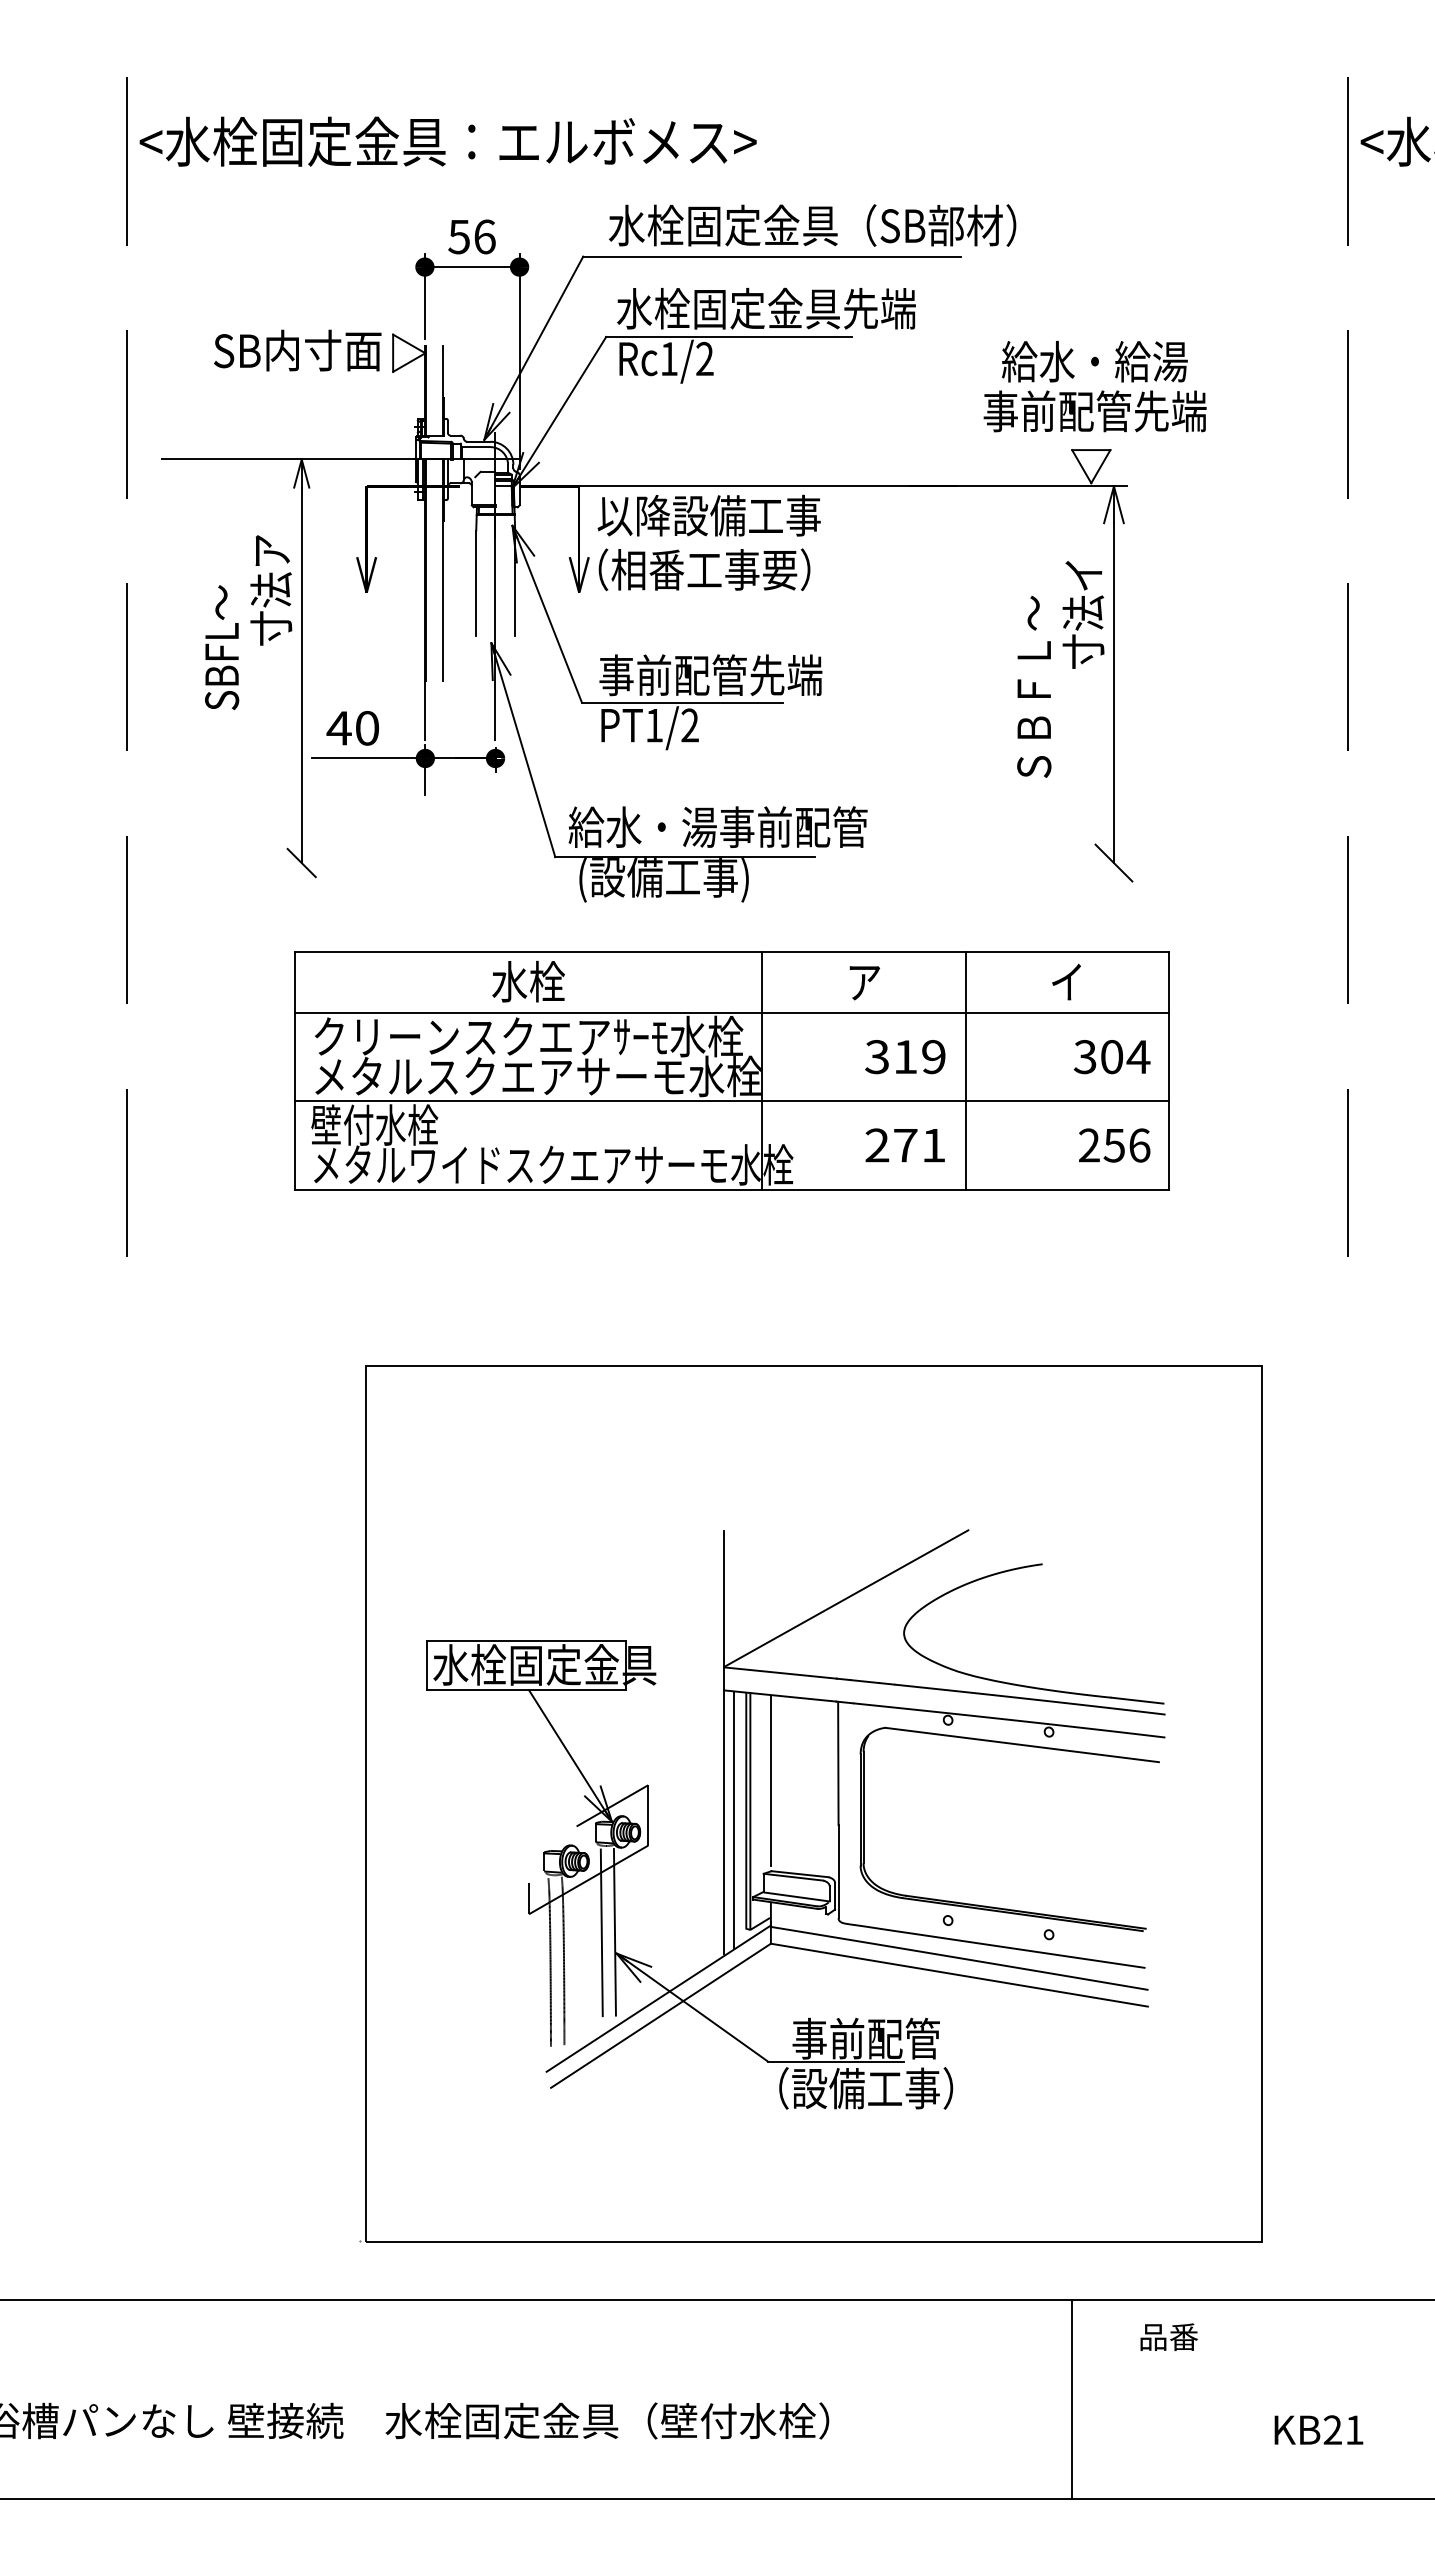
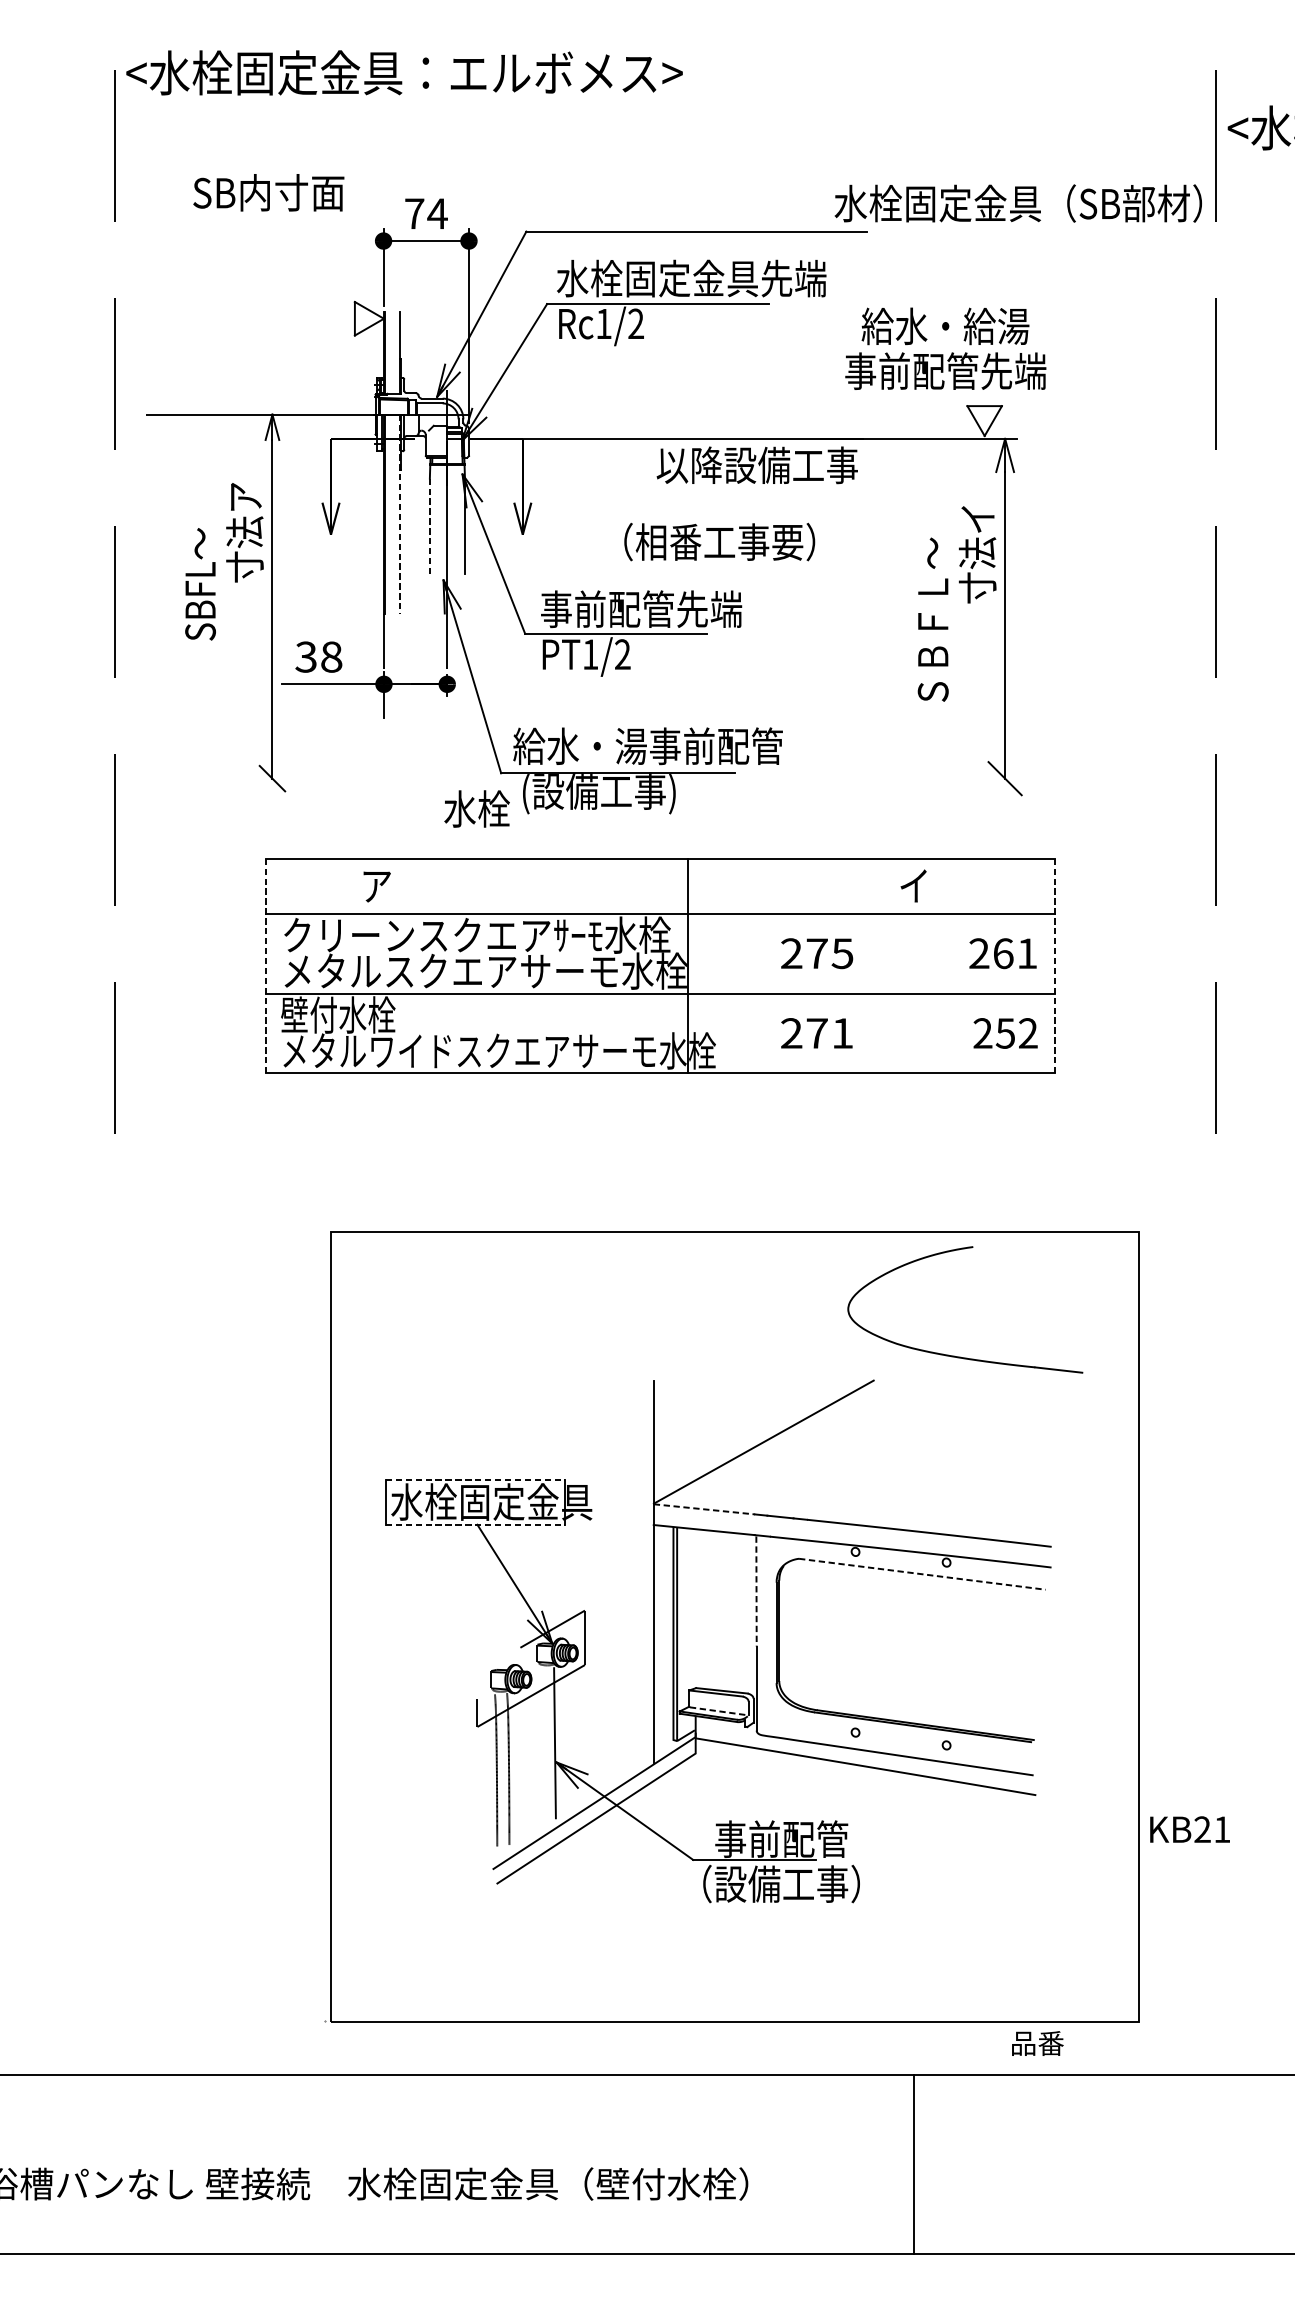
text: (447, 141) -> (403, 72), moved
text: (812, 225) -> (1018, 203), moved
text: (472, 236) -> (426, 213), 56 -> 74
text: (297, 350) -> (268, 192), moved
text: (1094, 386) -> (945, 348), moved
text: (708, 515) -> (756, 465), moved
text: (704, 569) -> (719, 541), moved
line: (442, 570) -> (399, 514), solid -> dashed
line: (476, 583) -> (430, 526), solid -> dashed
text: (352, 728) -> (318, 657), 40 -> 38
text: (528, 981) -> (477, 808), moved
text: (1066, 981) -> (913, 885), moved
text: (864, 983) -> (376, 887), moved
text: (905, 1057) -> (817, 954), 319 -> 275
text: (1111, 1057) -> (1002, 954), 304 -> 261
line: (965, 1070) -> (871, 965), removed
line: (294, 1071) -> (265, 966), solid -> dashed
line: (1169, 1071) -> (1055, 966), solid -> dashed
text: (1139, 1145) -> (1028, 1033), 256 -> 252
line: (526, 1640) -> (475, 1479), solid -> dashed
line: (781, 1673) -> (705, 1509), solid -> dashed
part: (1027, 1685) -> (959, 1356), moved
line: (526, 1690) -> (475, 1525), solid -> dashed
line: (1022, 1745) -> (922, 1574), solid -> dashed
line: (838, 1764) -> (756, 1591), solid -> dashed
line: (770, 1780) -> (695, 1606), removed
line: (734, 1820) -> (662, 1642), removed
line: (797, 1896) -> (719, 1710), solid -> dashed
line: (601, 1937) -> (542, 1747), removed
line: (958, 1974) -> (864, 1781), removed
text: (1168, 2336) -> (1037, 2042), moved
line: (1071, 2398) -> (913, 2163), moved
text: (1318, 2429) -> (1189, 1829), moved

